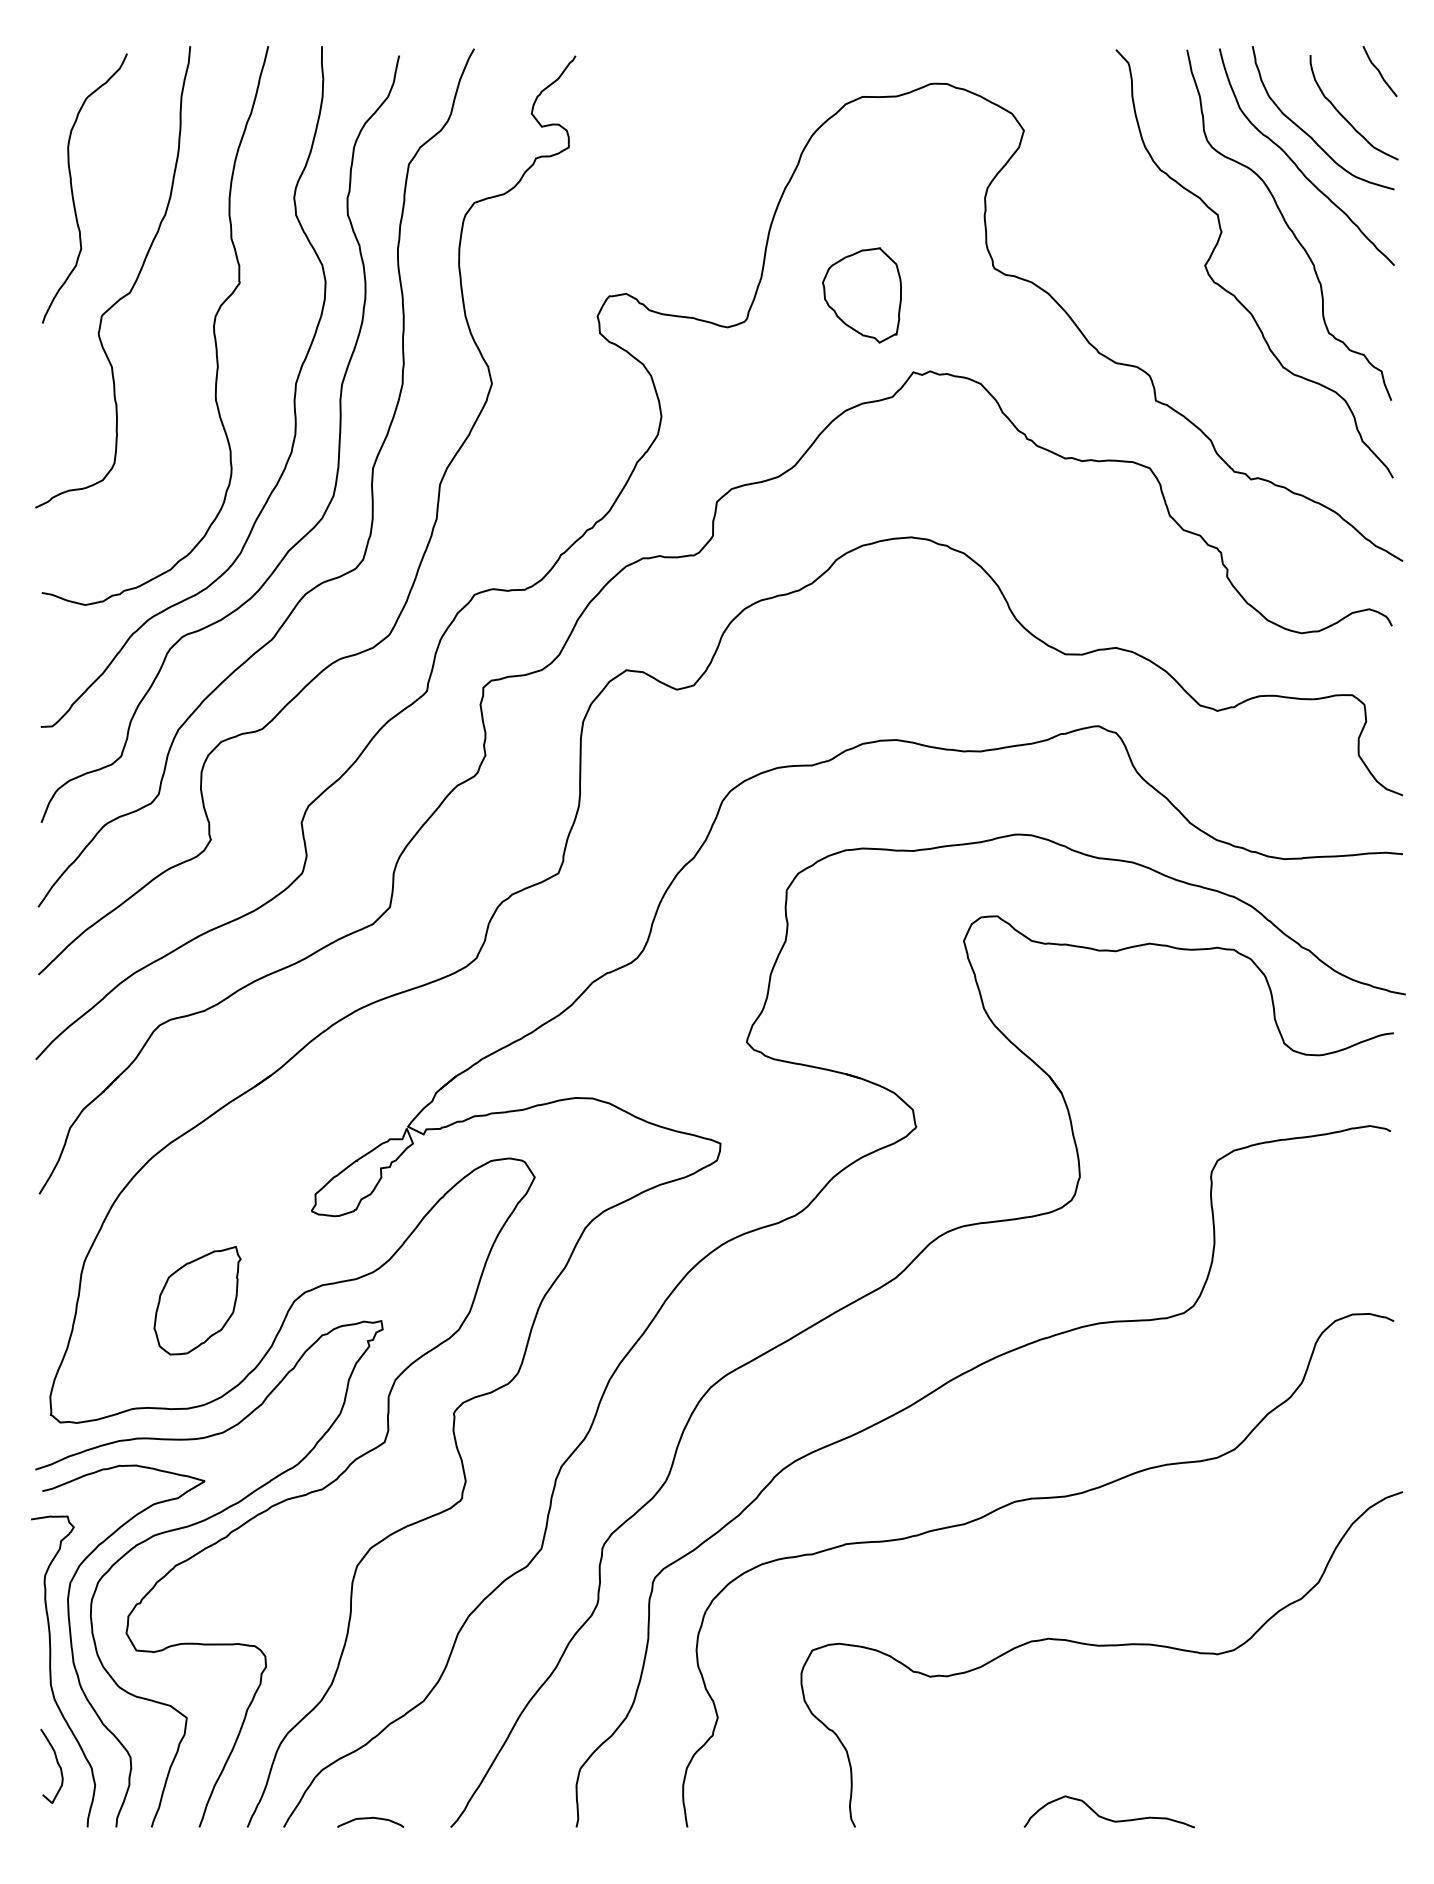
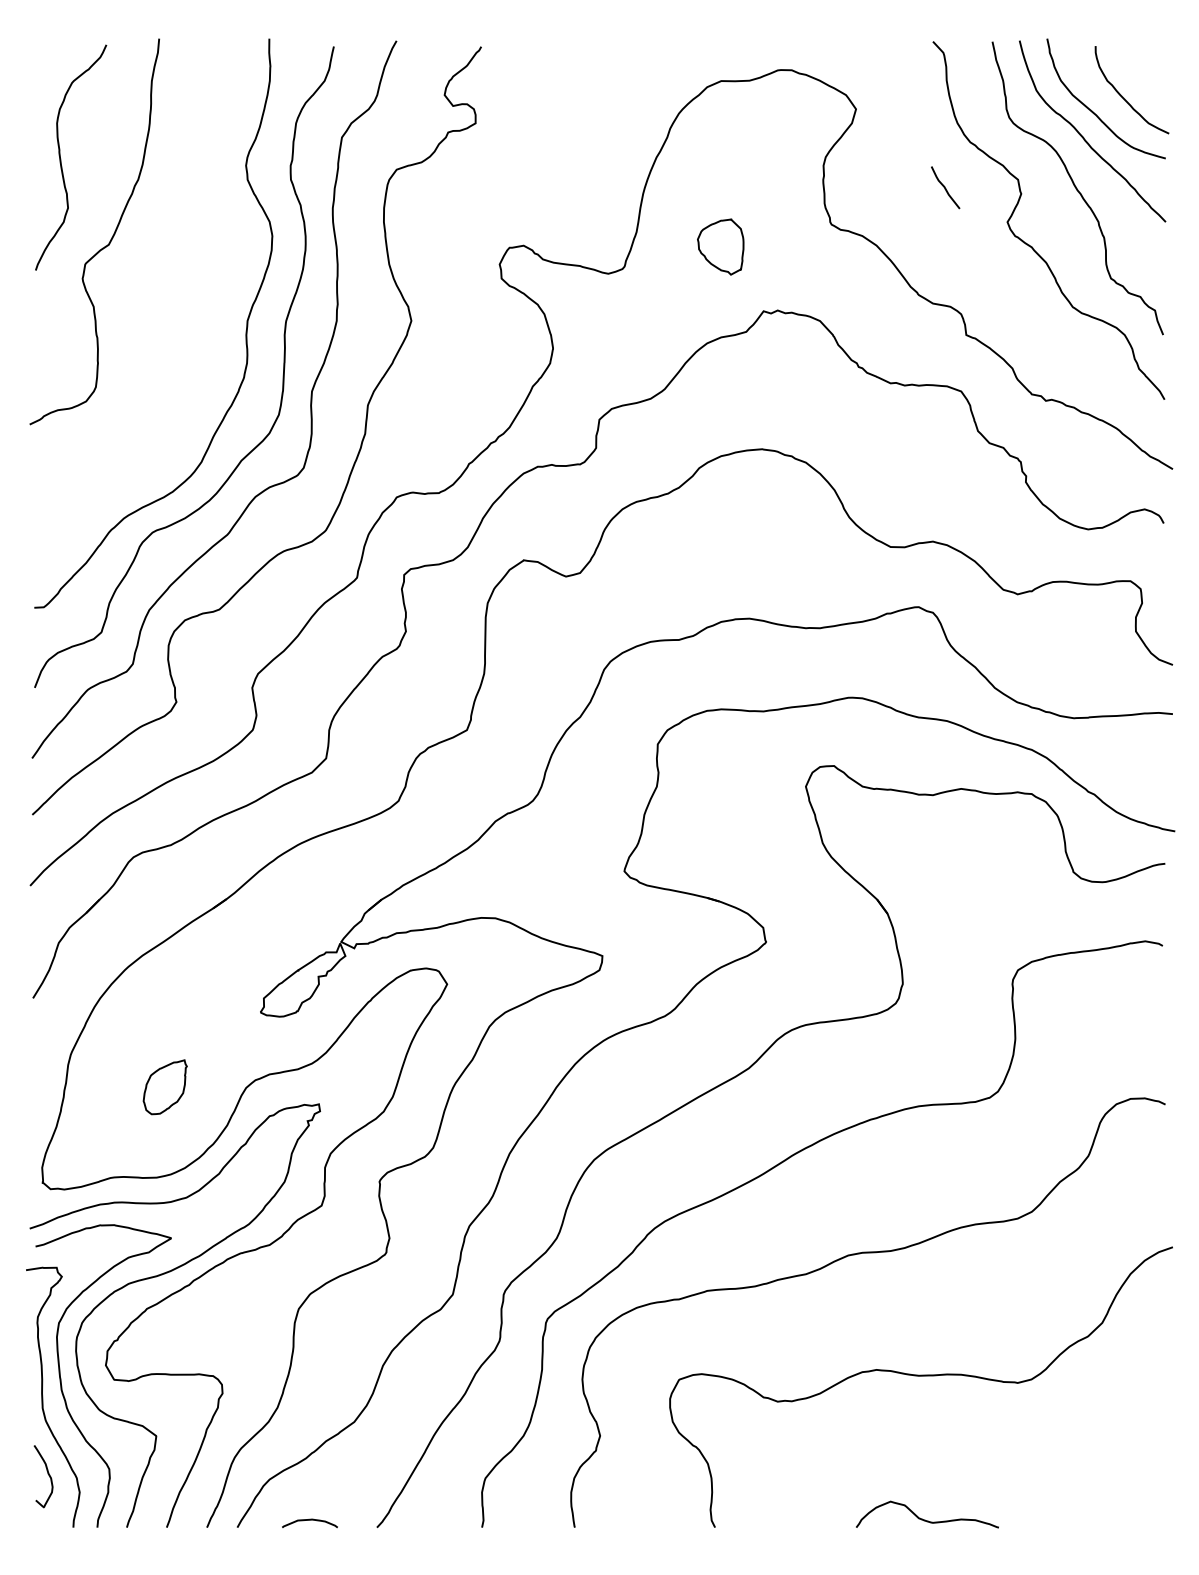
curve: (1379, 71) -> (945, 187), moved
part: (861, 295) -> (720, 247), size x0.7
curve: (213, 325) -> (178, 272), removed
part: (197, 1300) -> (165, 1087), size x0.6

